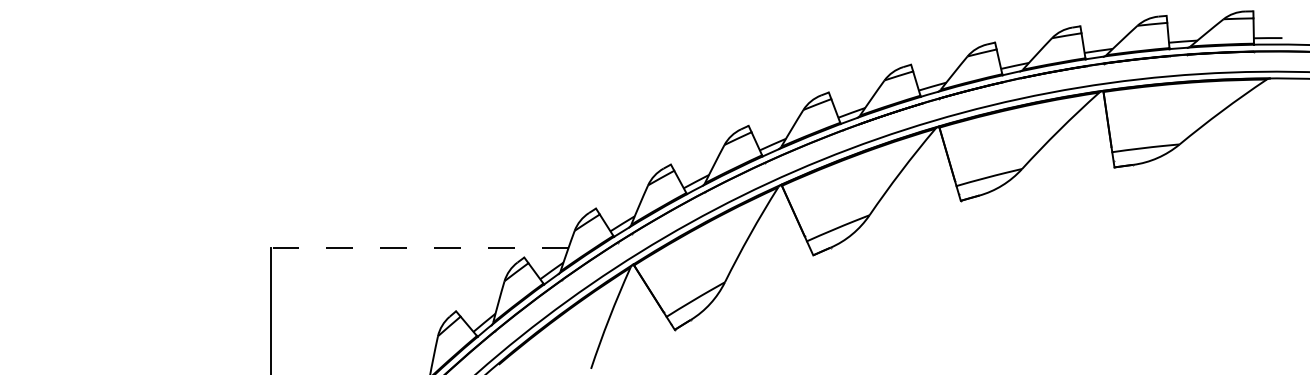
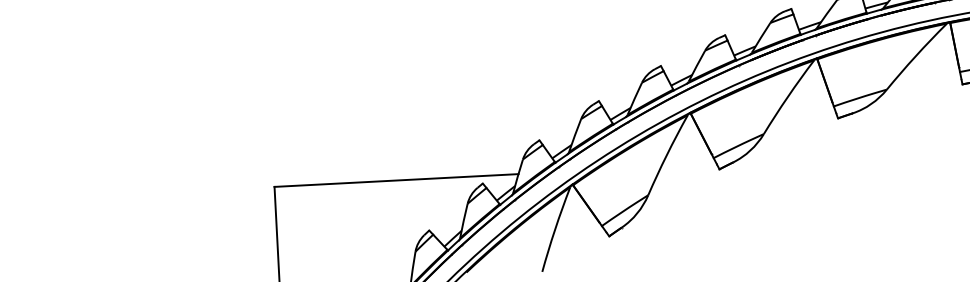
line: (419, 248) -> (396, 180), dashed -> solid

